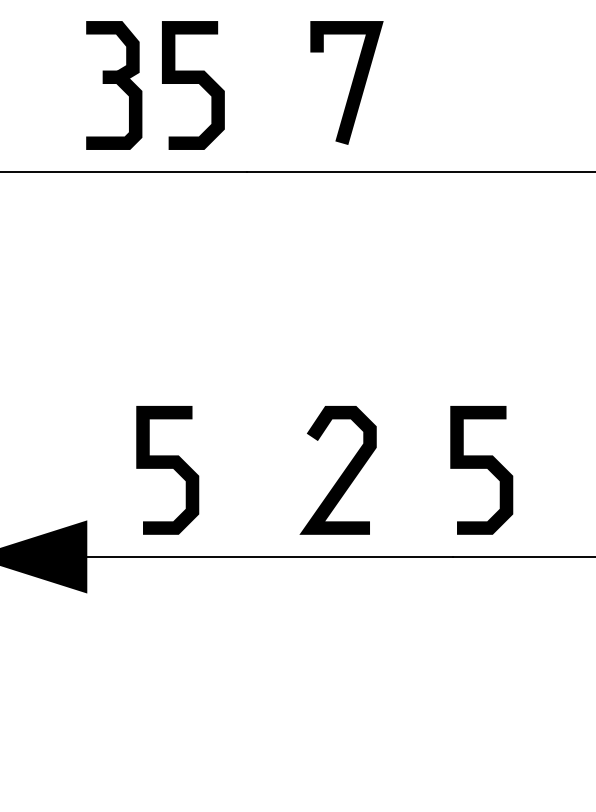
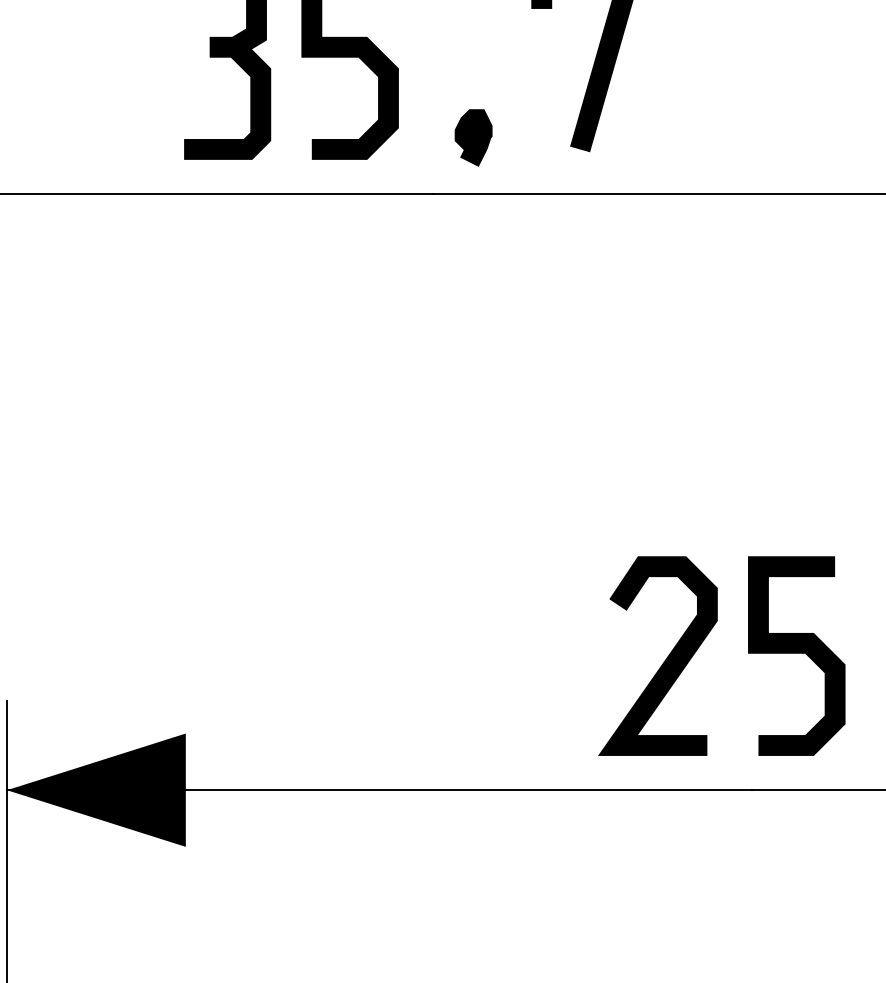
part: (273, 135) -> (474, 137), added
curve: (167, 468) -> (310, 653), removed
curve: (341, 474) -> (663, 662), moved

